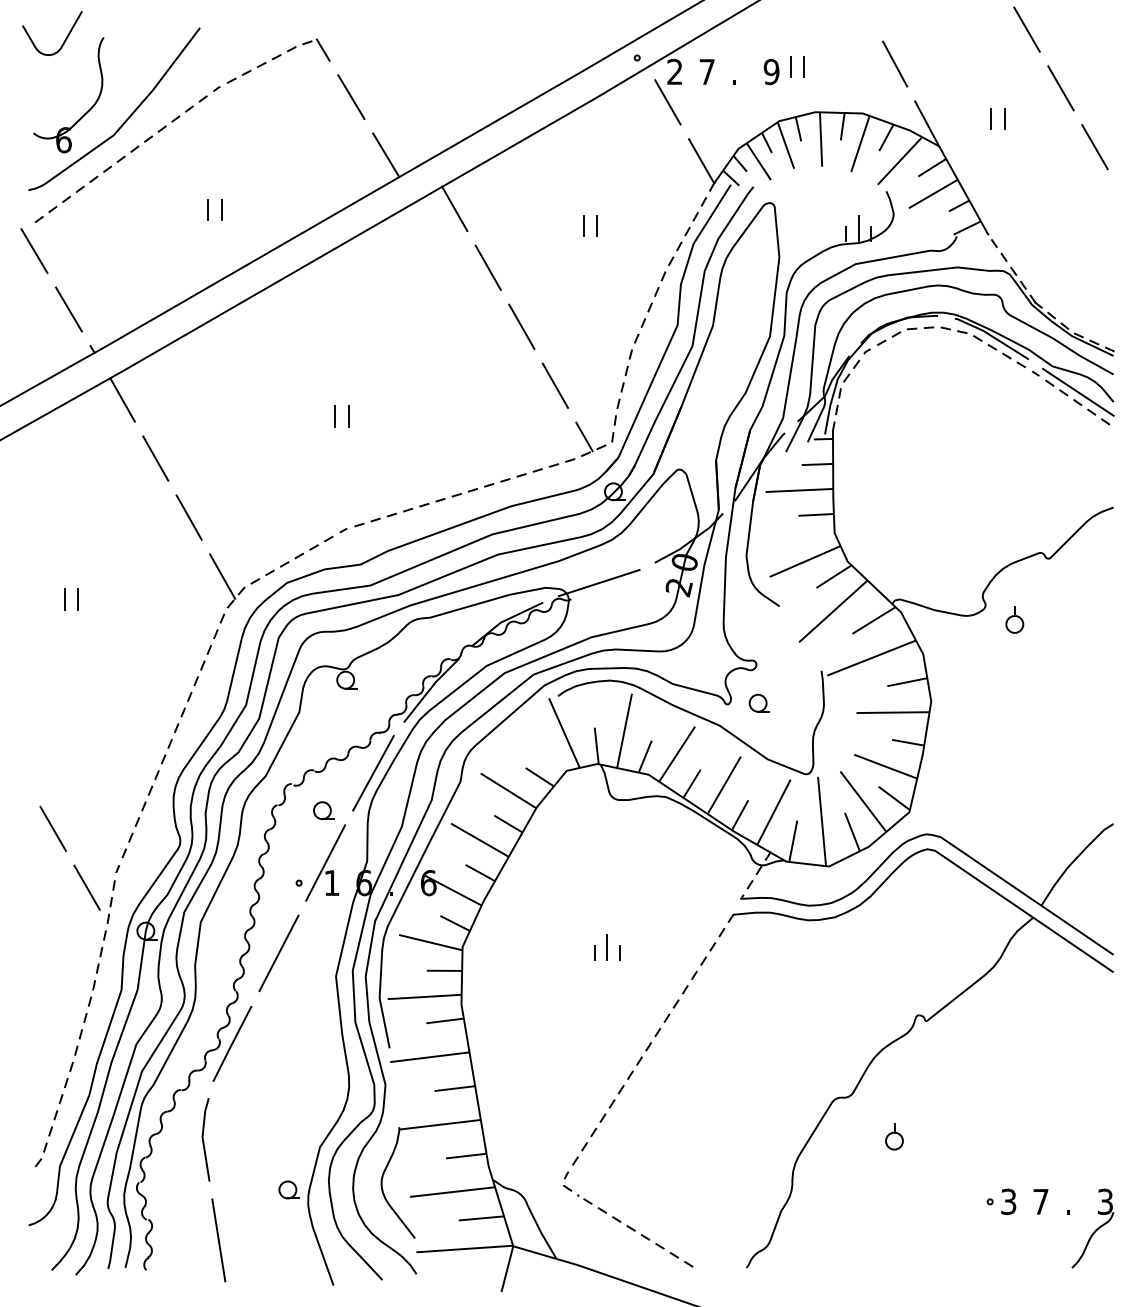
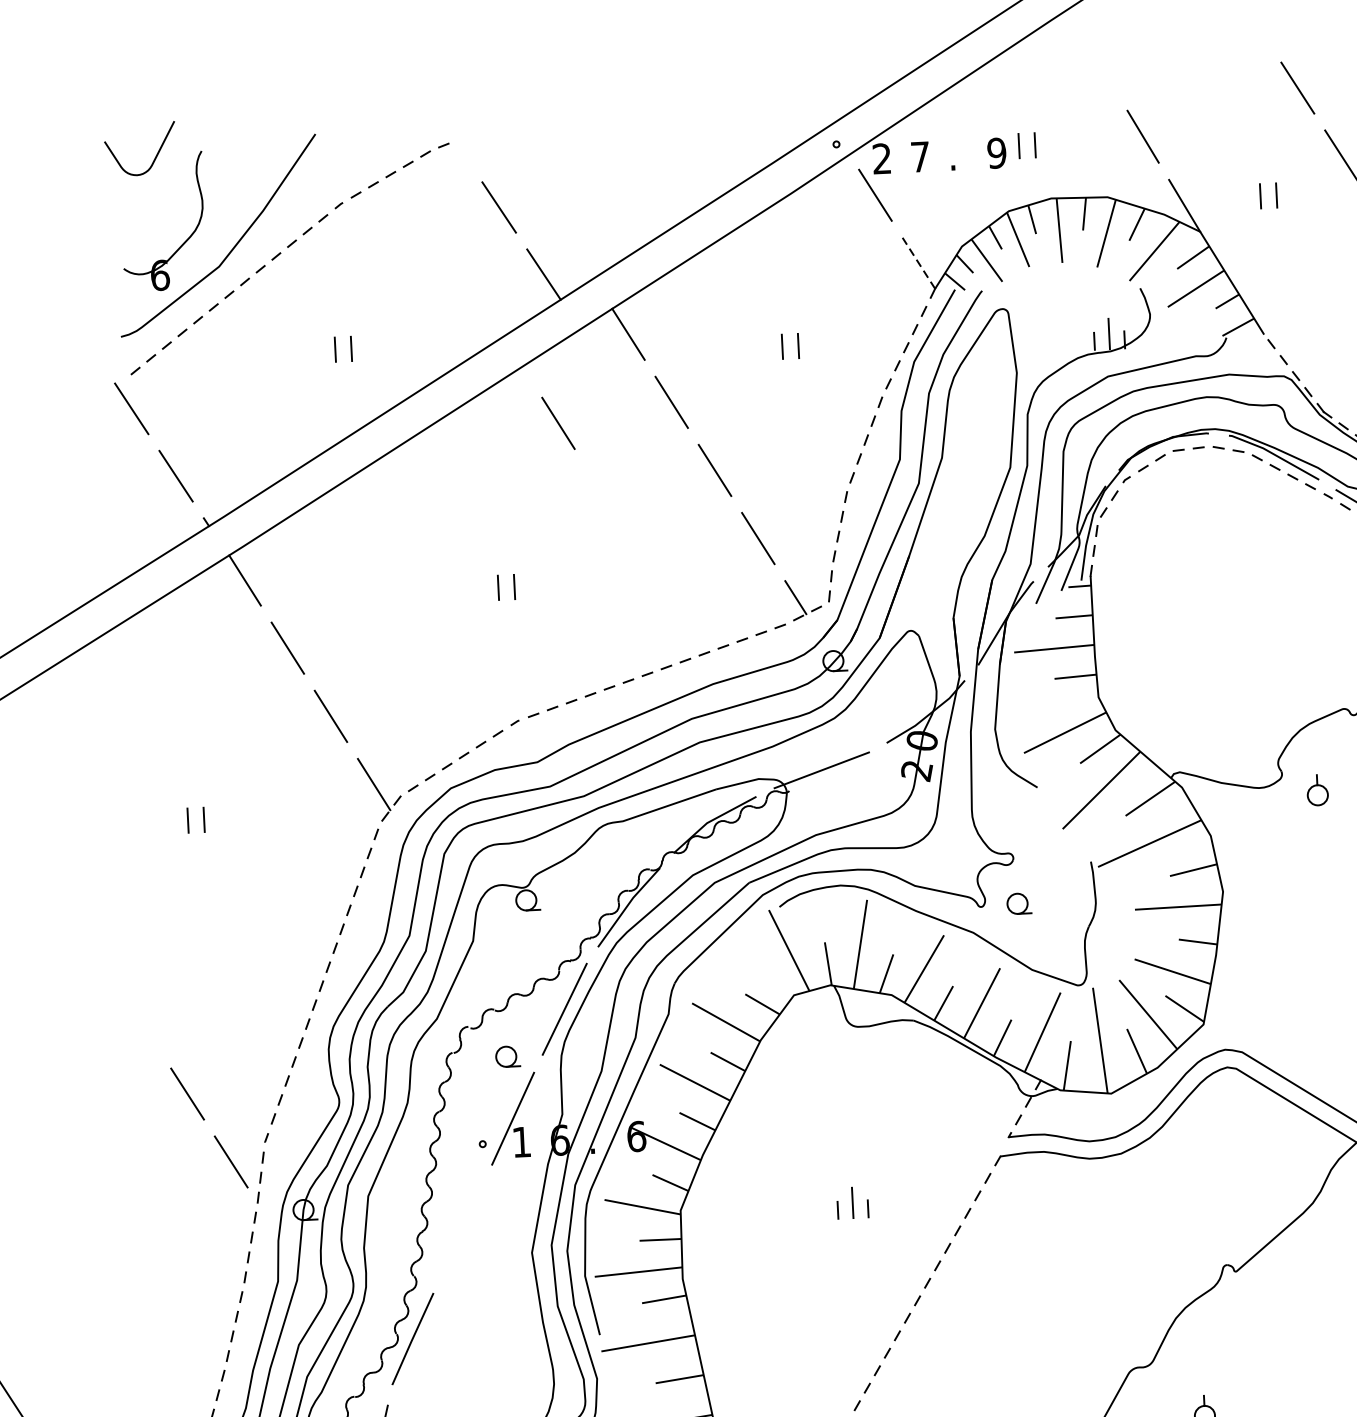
line: (322, 49) -> (462, 152), removed
line: (701, 160) -> (918, 262), solid -> dashed
line: (391, 280) -> (557, 423), added
line: (278, 953) -> (462, 1228), removed

